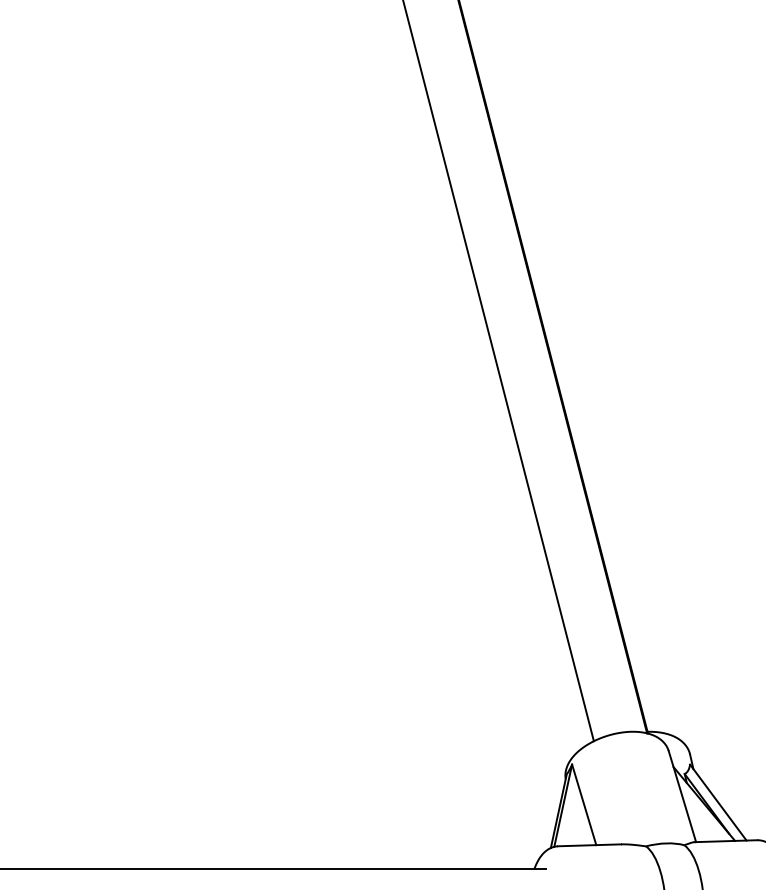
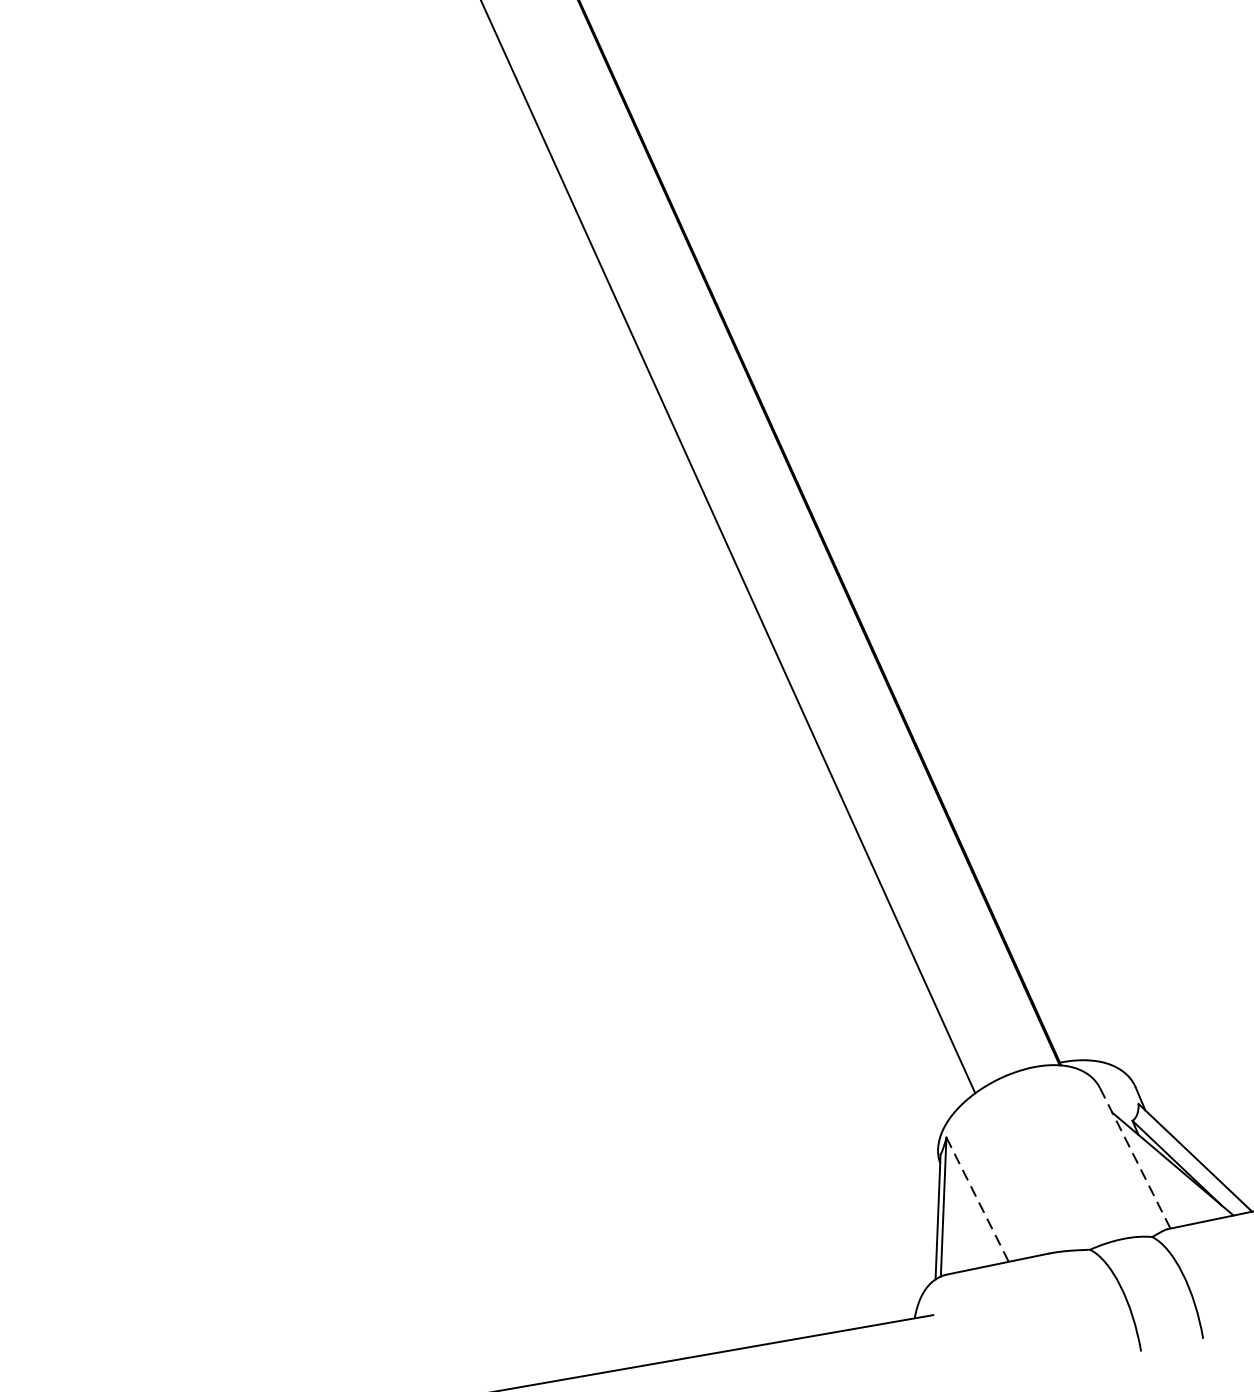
line: (682, 796) -> (1135, 1158), solid -> dashed
line: (584, 805) -> (978, 1200), solid -> dashed

